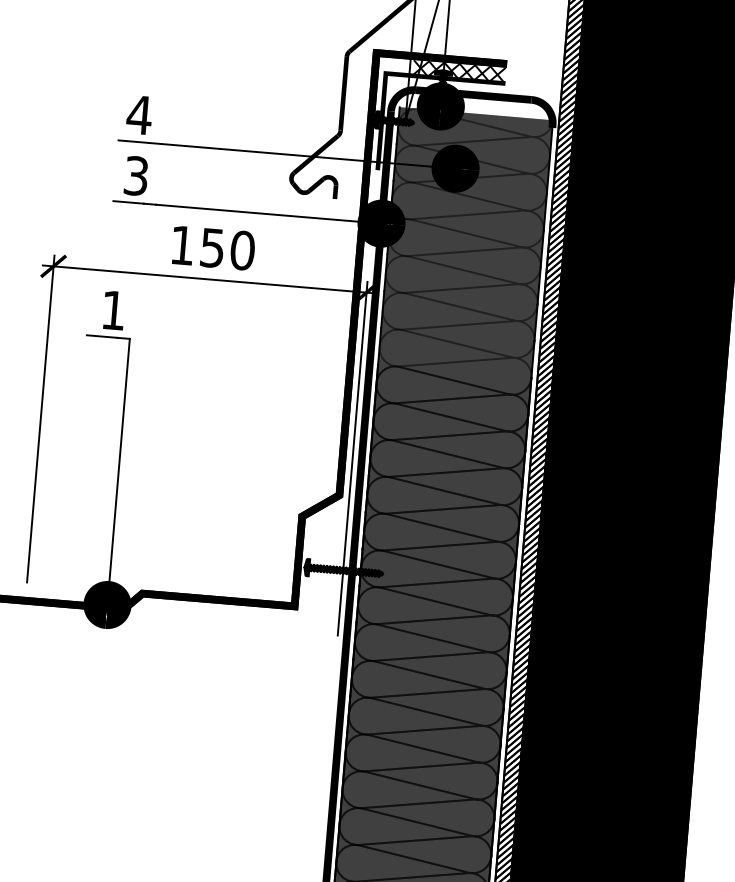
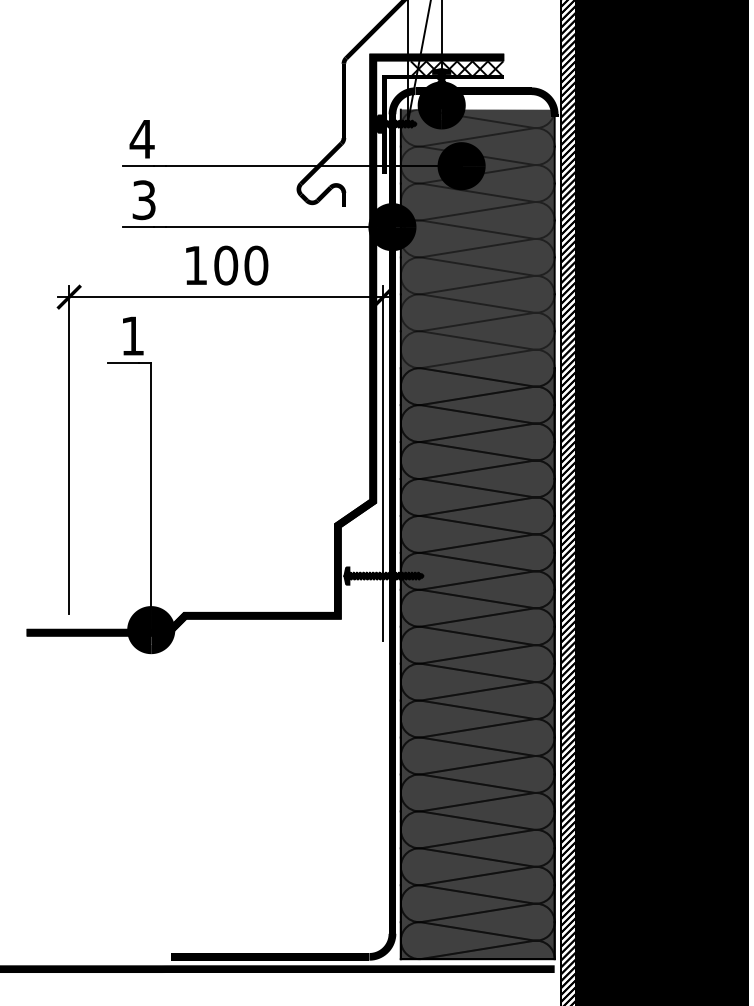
text: (212, 248) -> (226, 265), 150 -> 100

